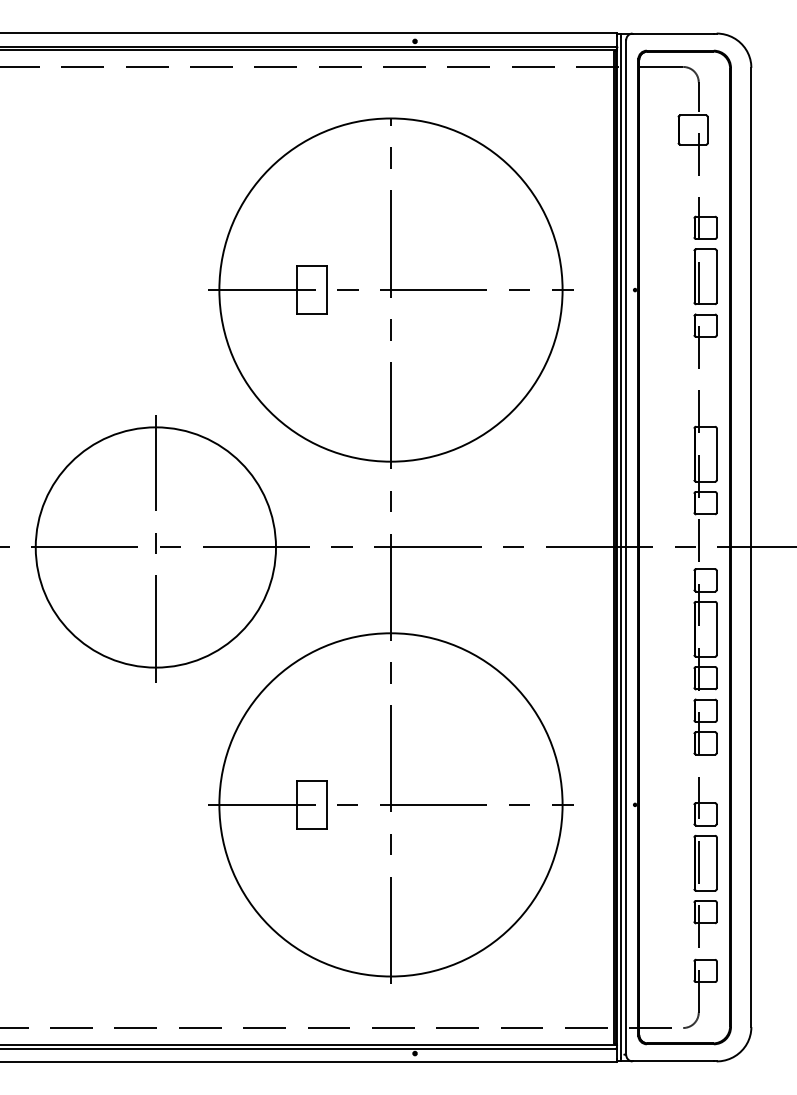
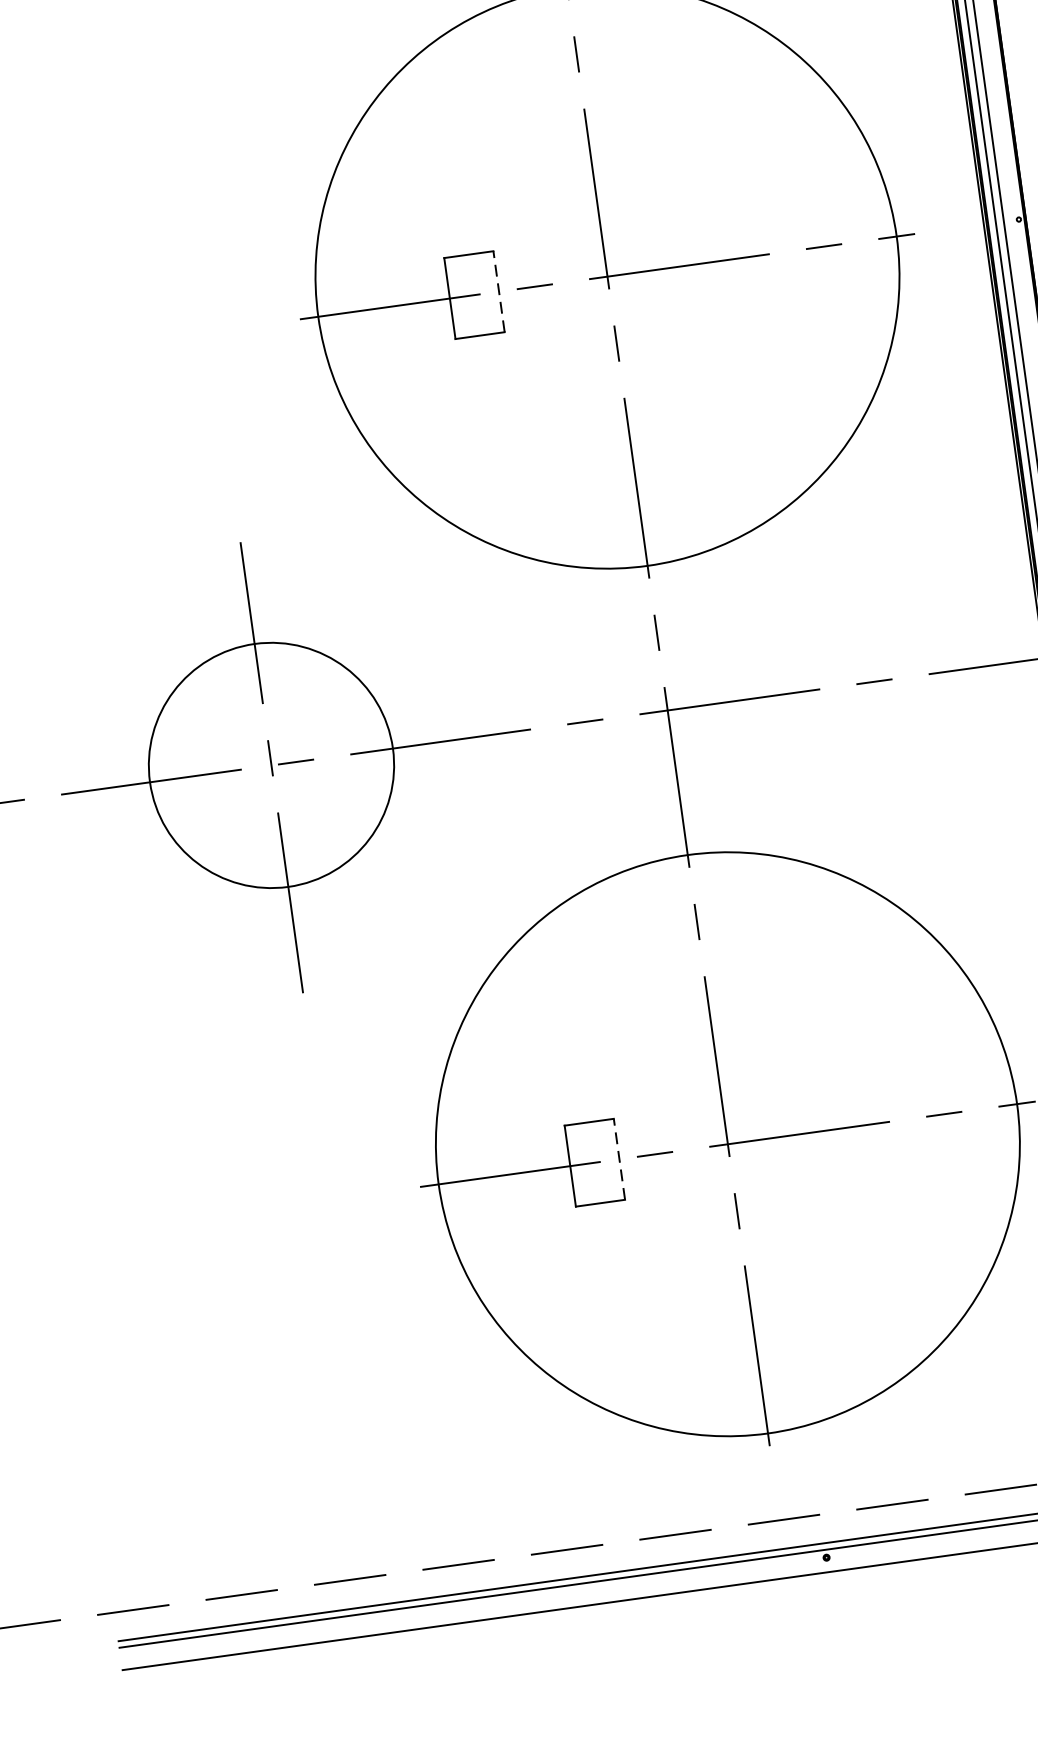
line: (326, 289) -> (498, 290), solid -> dashed
circle: (155, 547) -> (270, 765), size x0.6
line: (326, 804) -> (619, 1158), solid -> dashed

